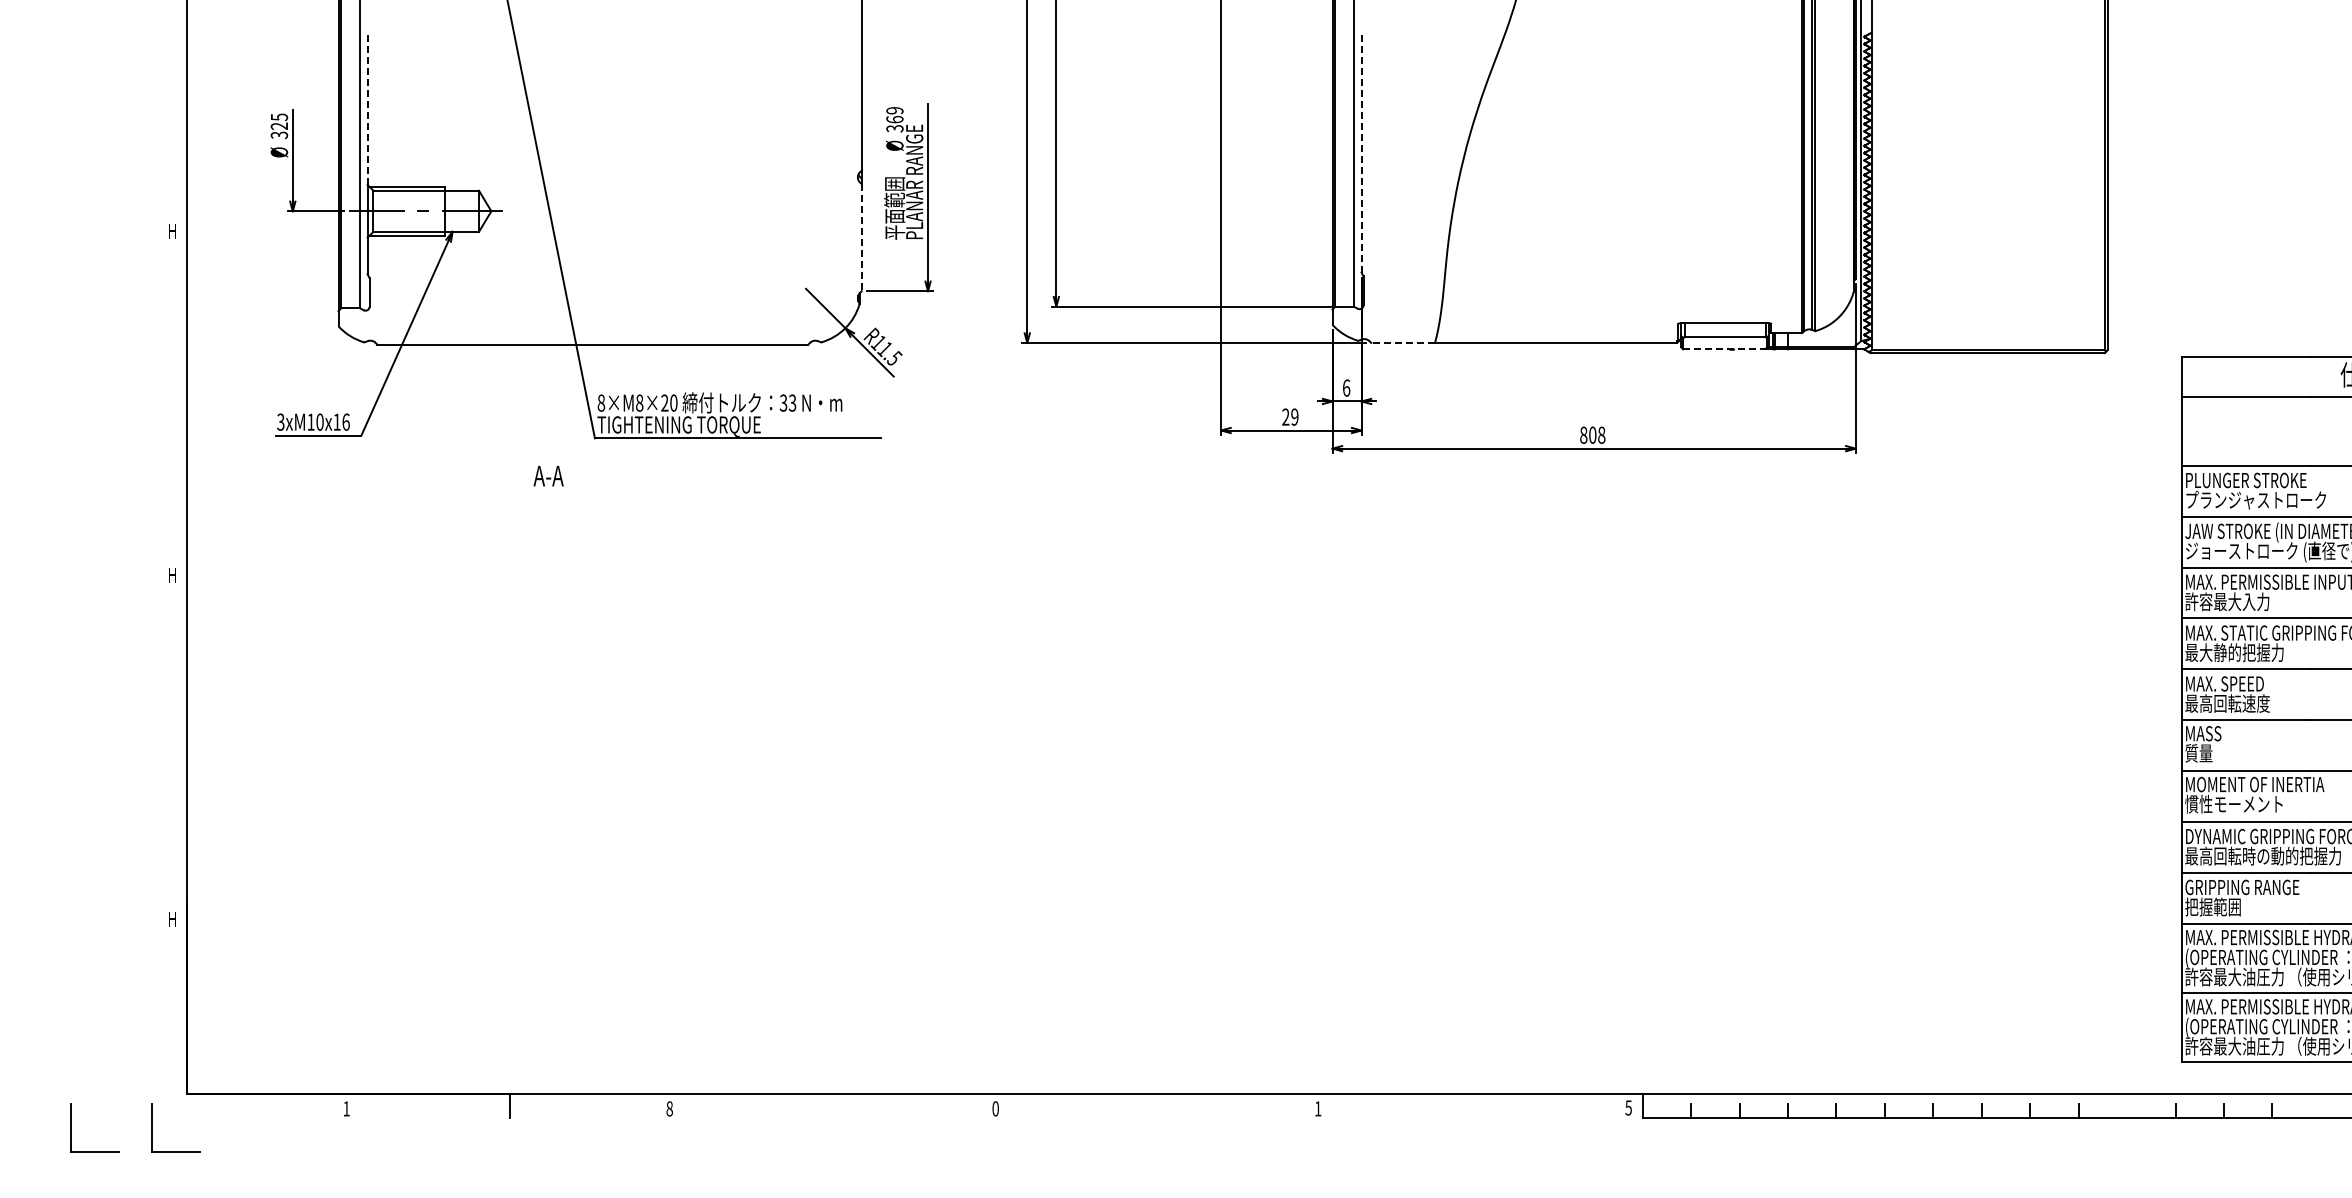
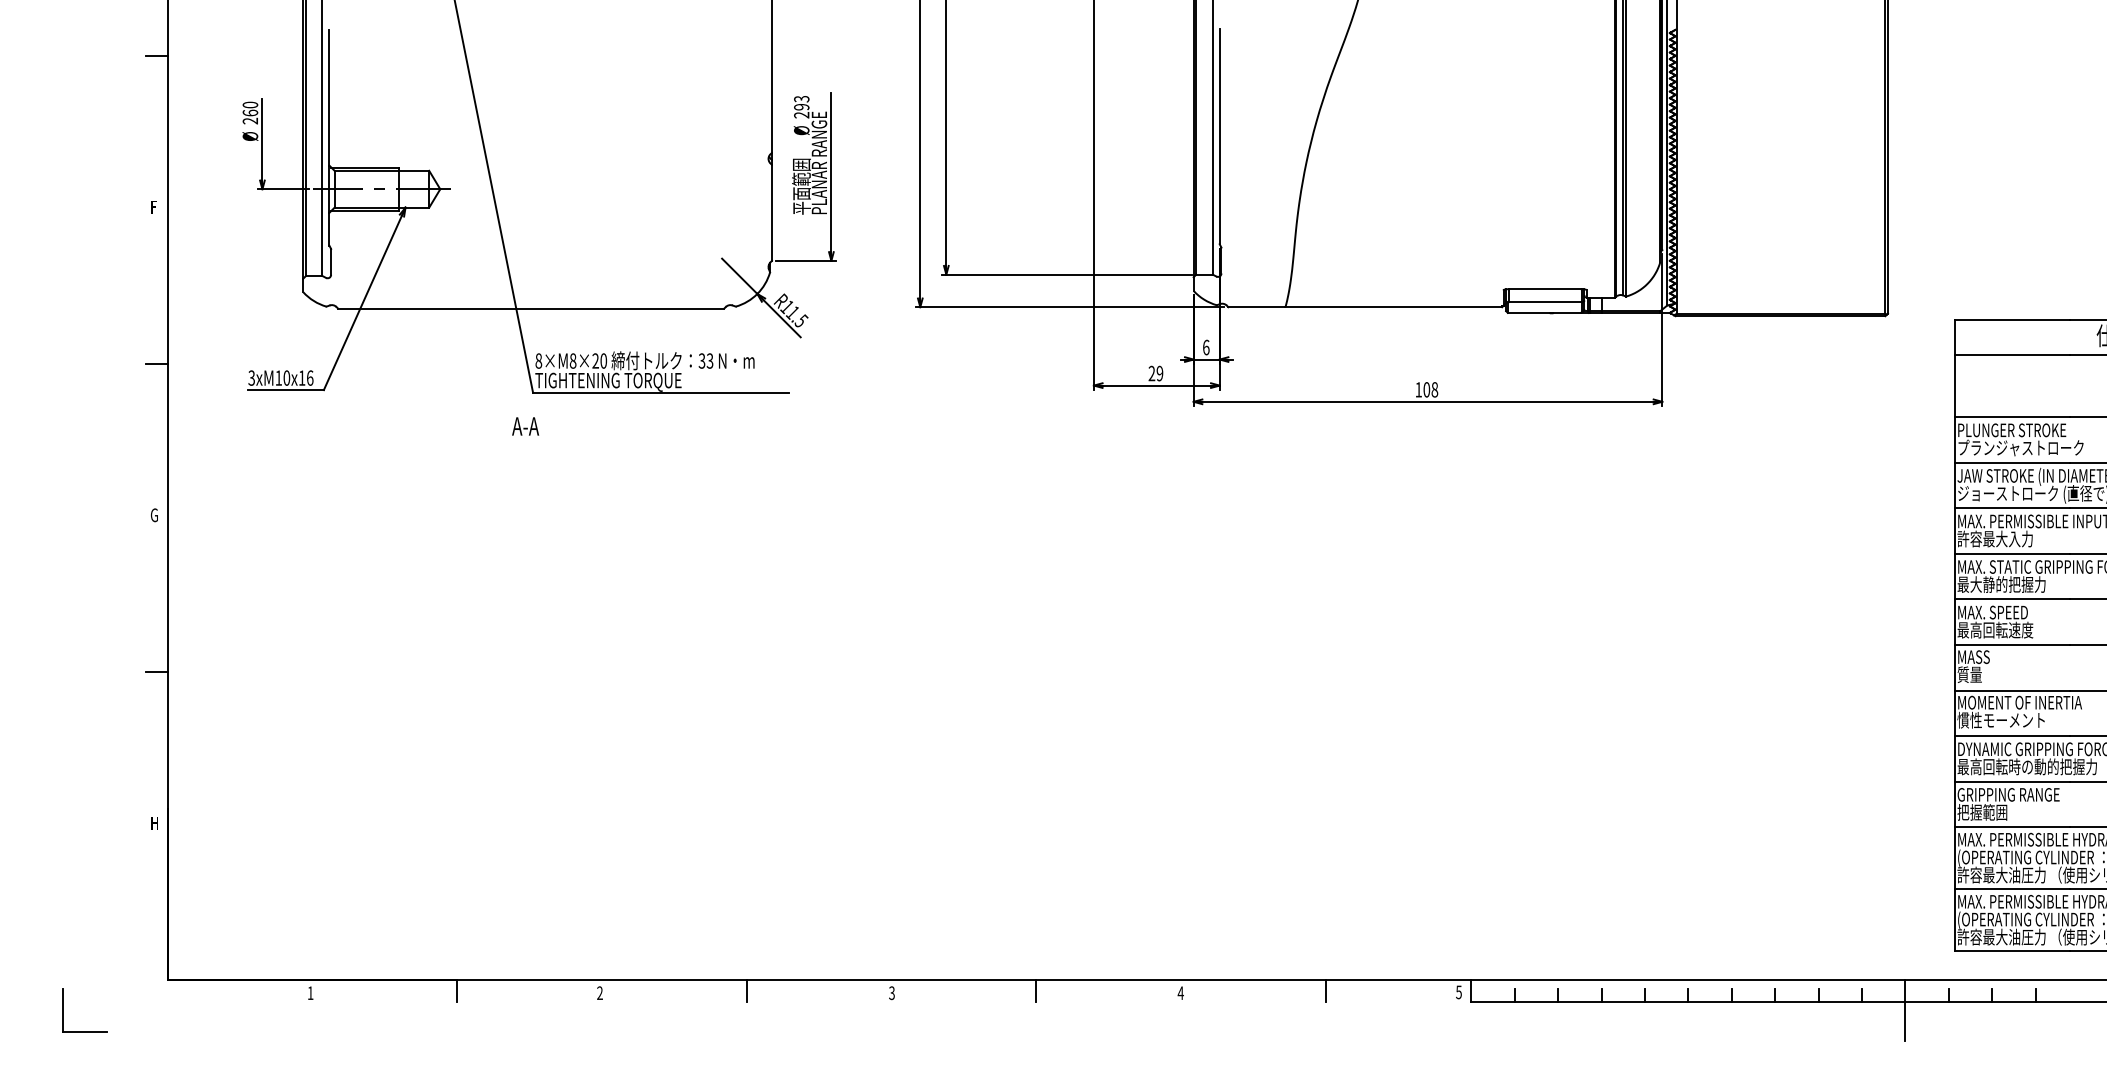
line: (174, 62) -> (156, 55), added
line: (367, 108) -> (329, 97), dashed -> solid
text: (894, 119) -> (801, 107), 369 -> 293
text: (279, 126) -> (250, 113), 325 -> 260
line: (1361, 152) -> (1219, 136), dashed -> solid
text: (172, 231) -> (154, 207), H -> F
line: (861, 237) -> (771, 212), dashed -> solid
line: (1403, 342) -> (1257, 306), dashed -> solid
line: (1724, 349) -> (1544, 313), dashed -> solid
line: (174, 406) -> (156, 364), added
text: (1583, 434) -> (1418, 389), 808 -> 108
text: (548, 476) -> (525, 426), moved
text: (172, 574) -> (154, 514), H -> G
line: (174, 750) -> (156, 672), added
line: (833, 1106) -> (746, 991), added
line: (1156, 1106) -> (1036, 991), added
line: (1480, 1106) -> (1326, 991), added
text: (669, 1108) -> (599, 992), 8 -> 2
text: (995, 1108) -> (891, 992), 0 -> 3
text: (1317, 1108) -> (1180, 992), 1 -> 4
part: (152, 1127) -> (136, 1009), removed
line: (2127, 1127) -> (1905, 1009), added

